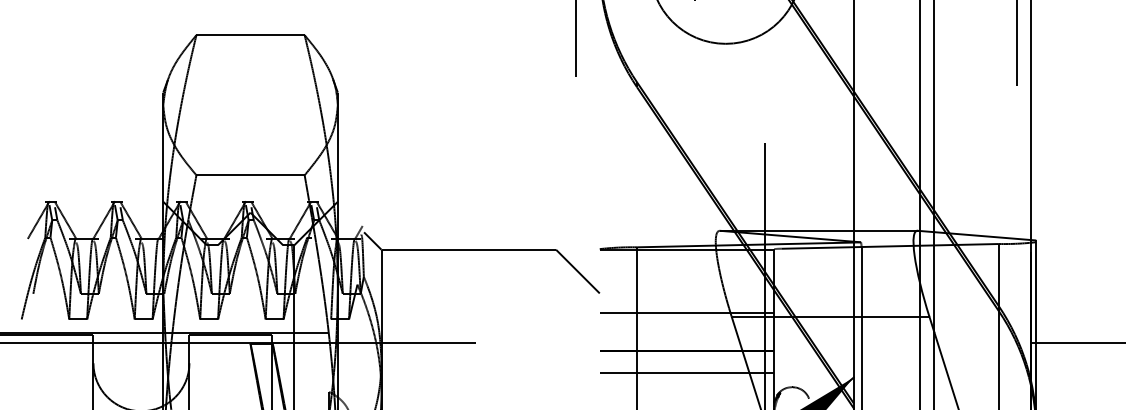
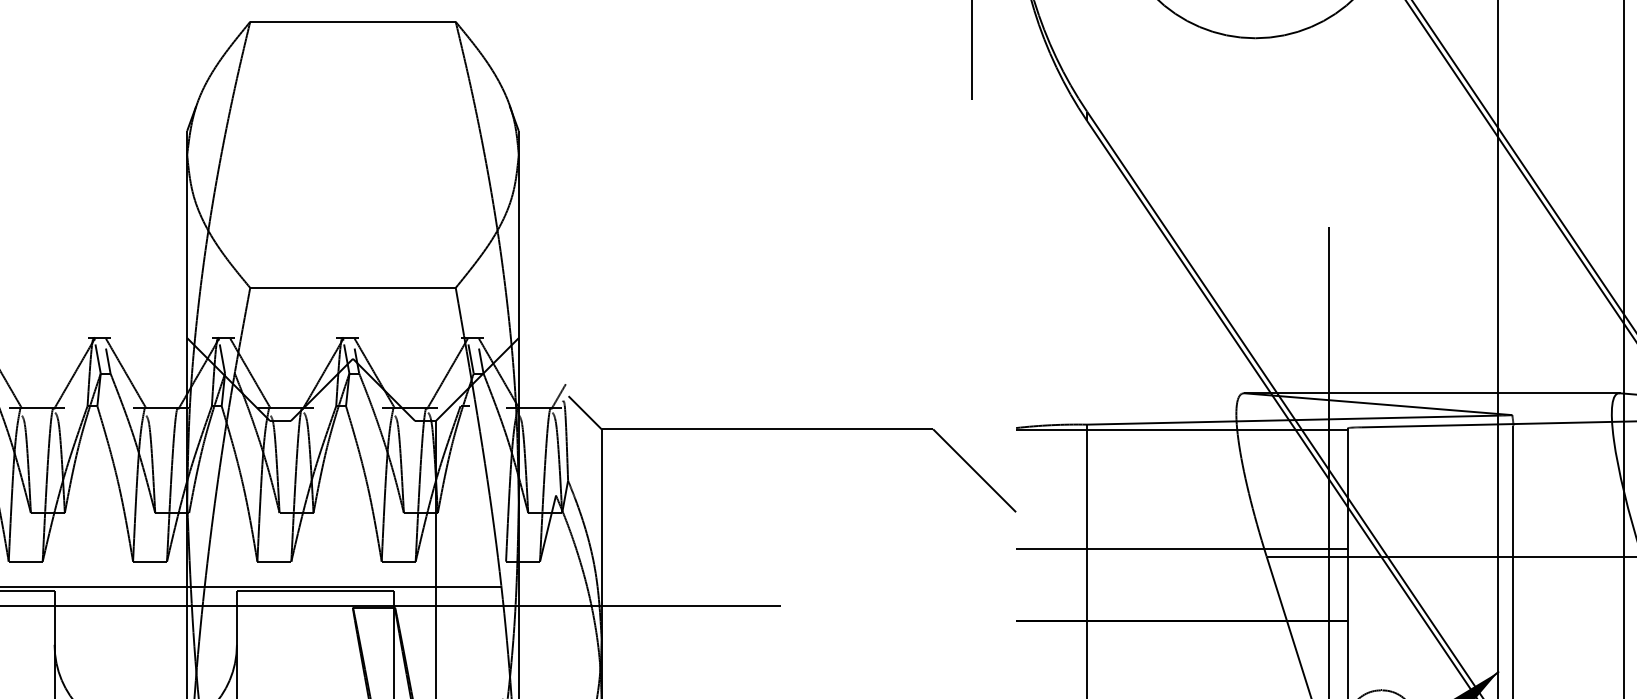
line: (686, 372) -> (1180, 662), removed

